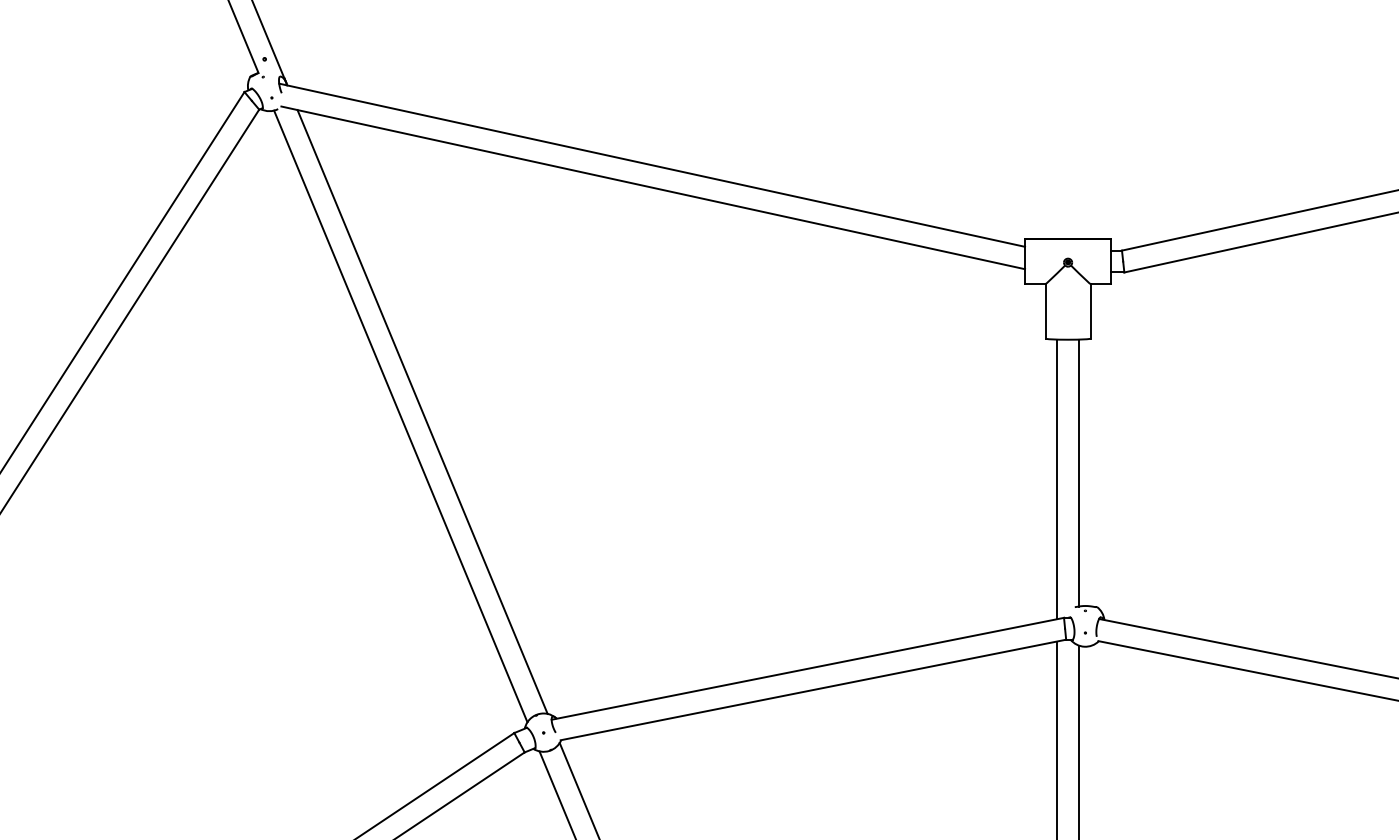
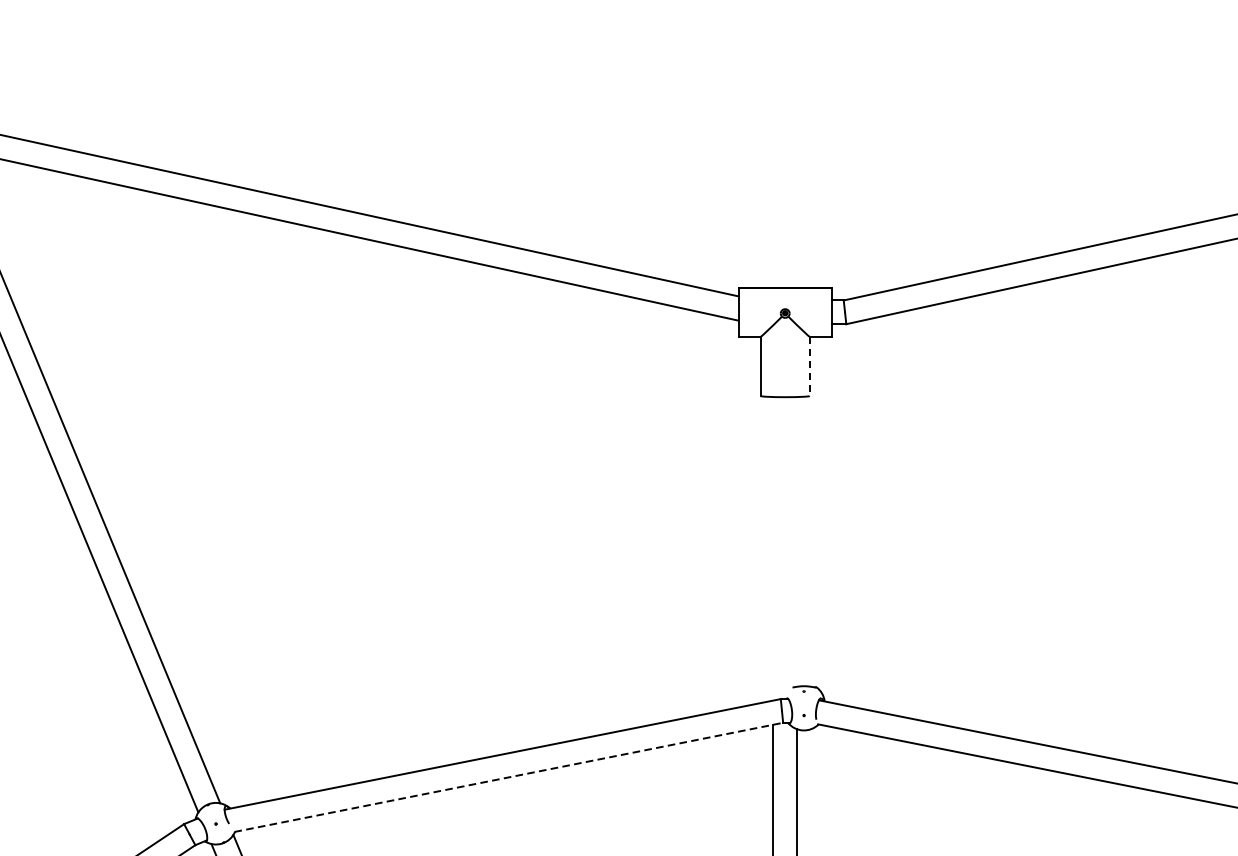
line: (1090, 311) -> (809, 366), solid -> dashed
line: (1079, 472) -> (797, 541), removed
line: (1057, 479) -> (773, 548), removed
line: (813, 689) -> (508, 776), solid -> dashed

